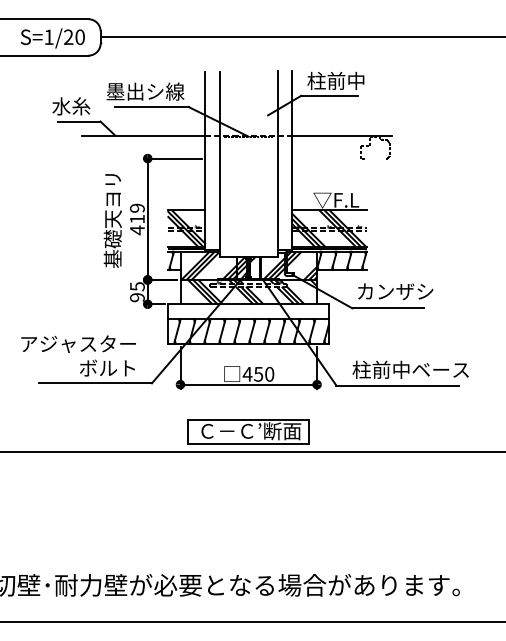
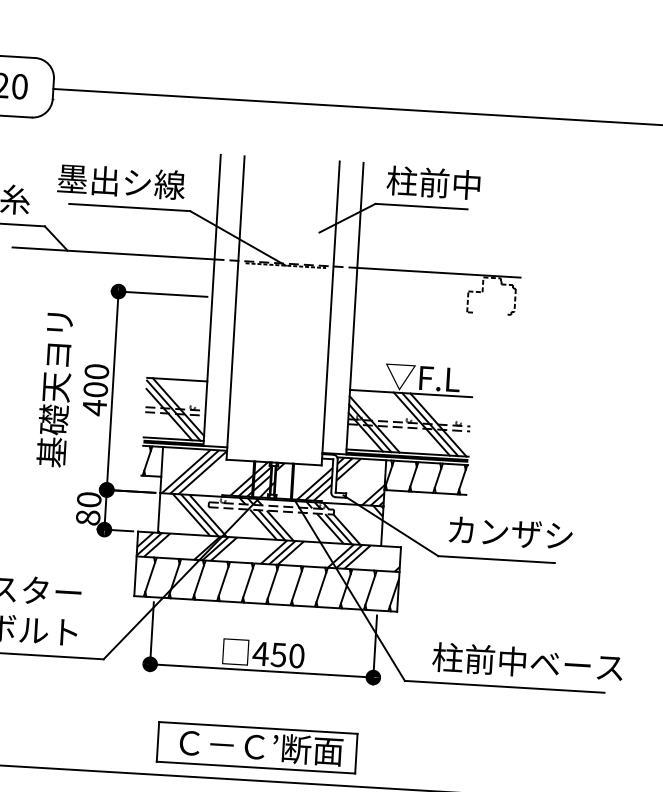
text: (137, 213) -> (96, 380), 419 -> 400
text: (137, 292) -> (88, 509), 95 -> 80
hatch: (248, 311) -> (268, 551), added

